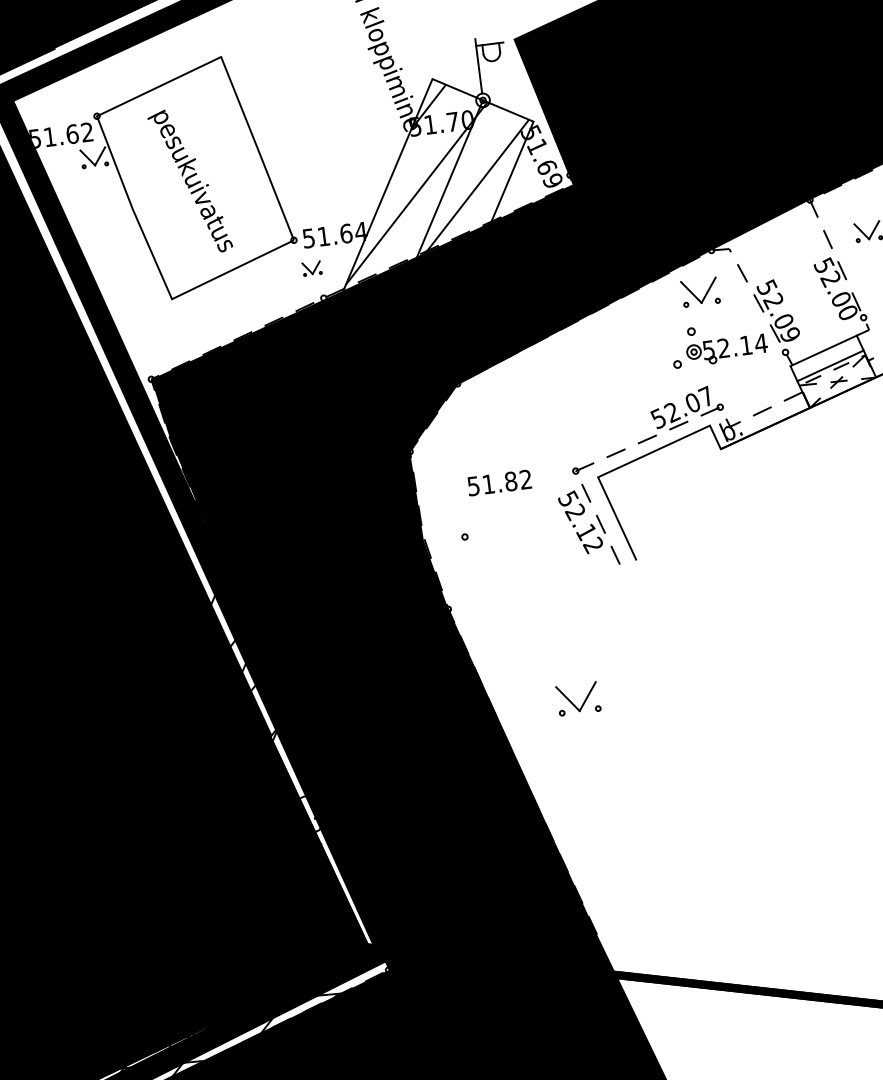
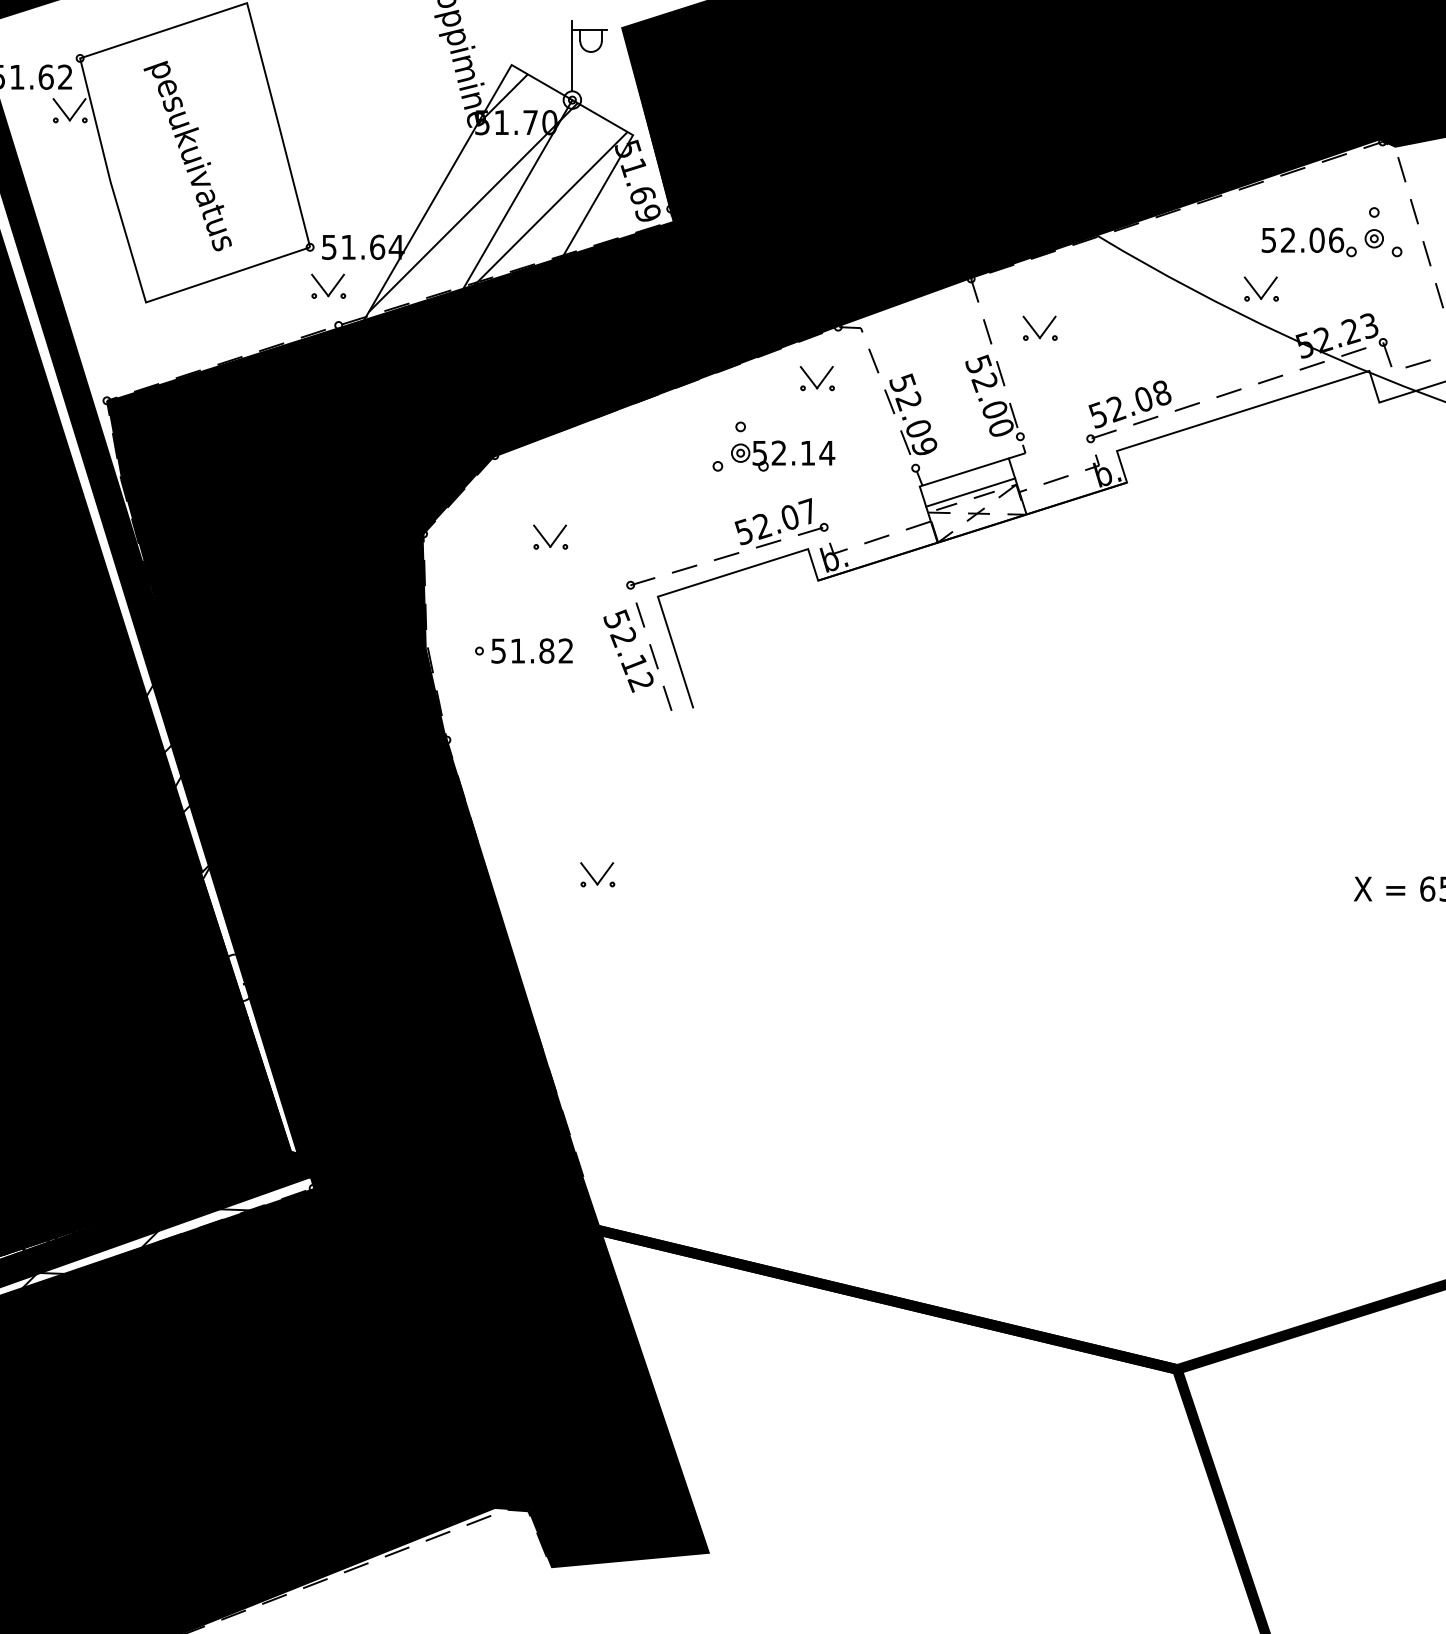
part: (311, 268) -> (328, 285), size x1.43
part: (699, 292) -> (816, 378), size x0.71
part: (718, 343) -> (773, 446), moved
part: (508, 441) -> (550, 536), added
text: (499, 482) -> (531, 650), moved
part: (578, 698) -> (597, 874), size x0.62

